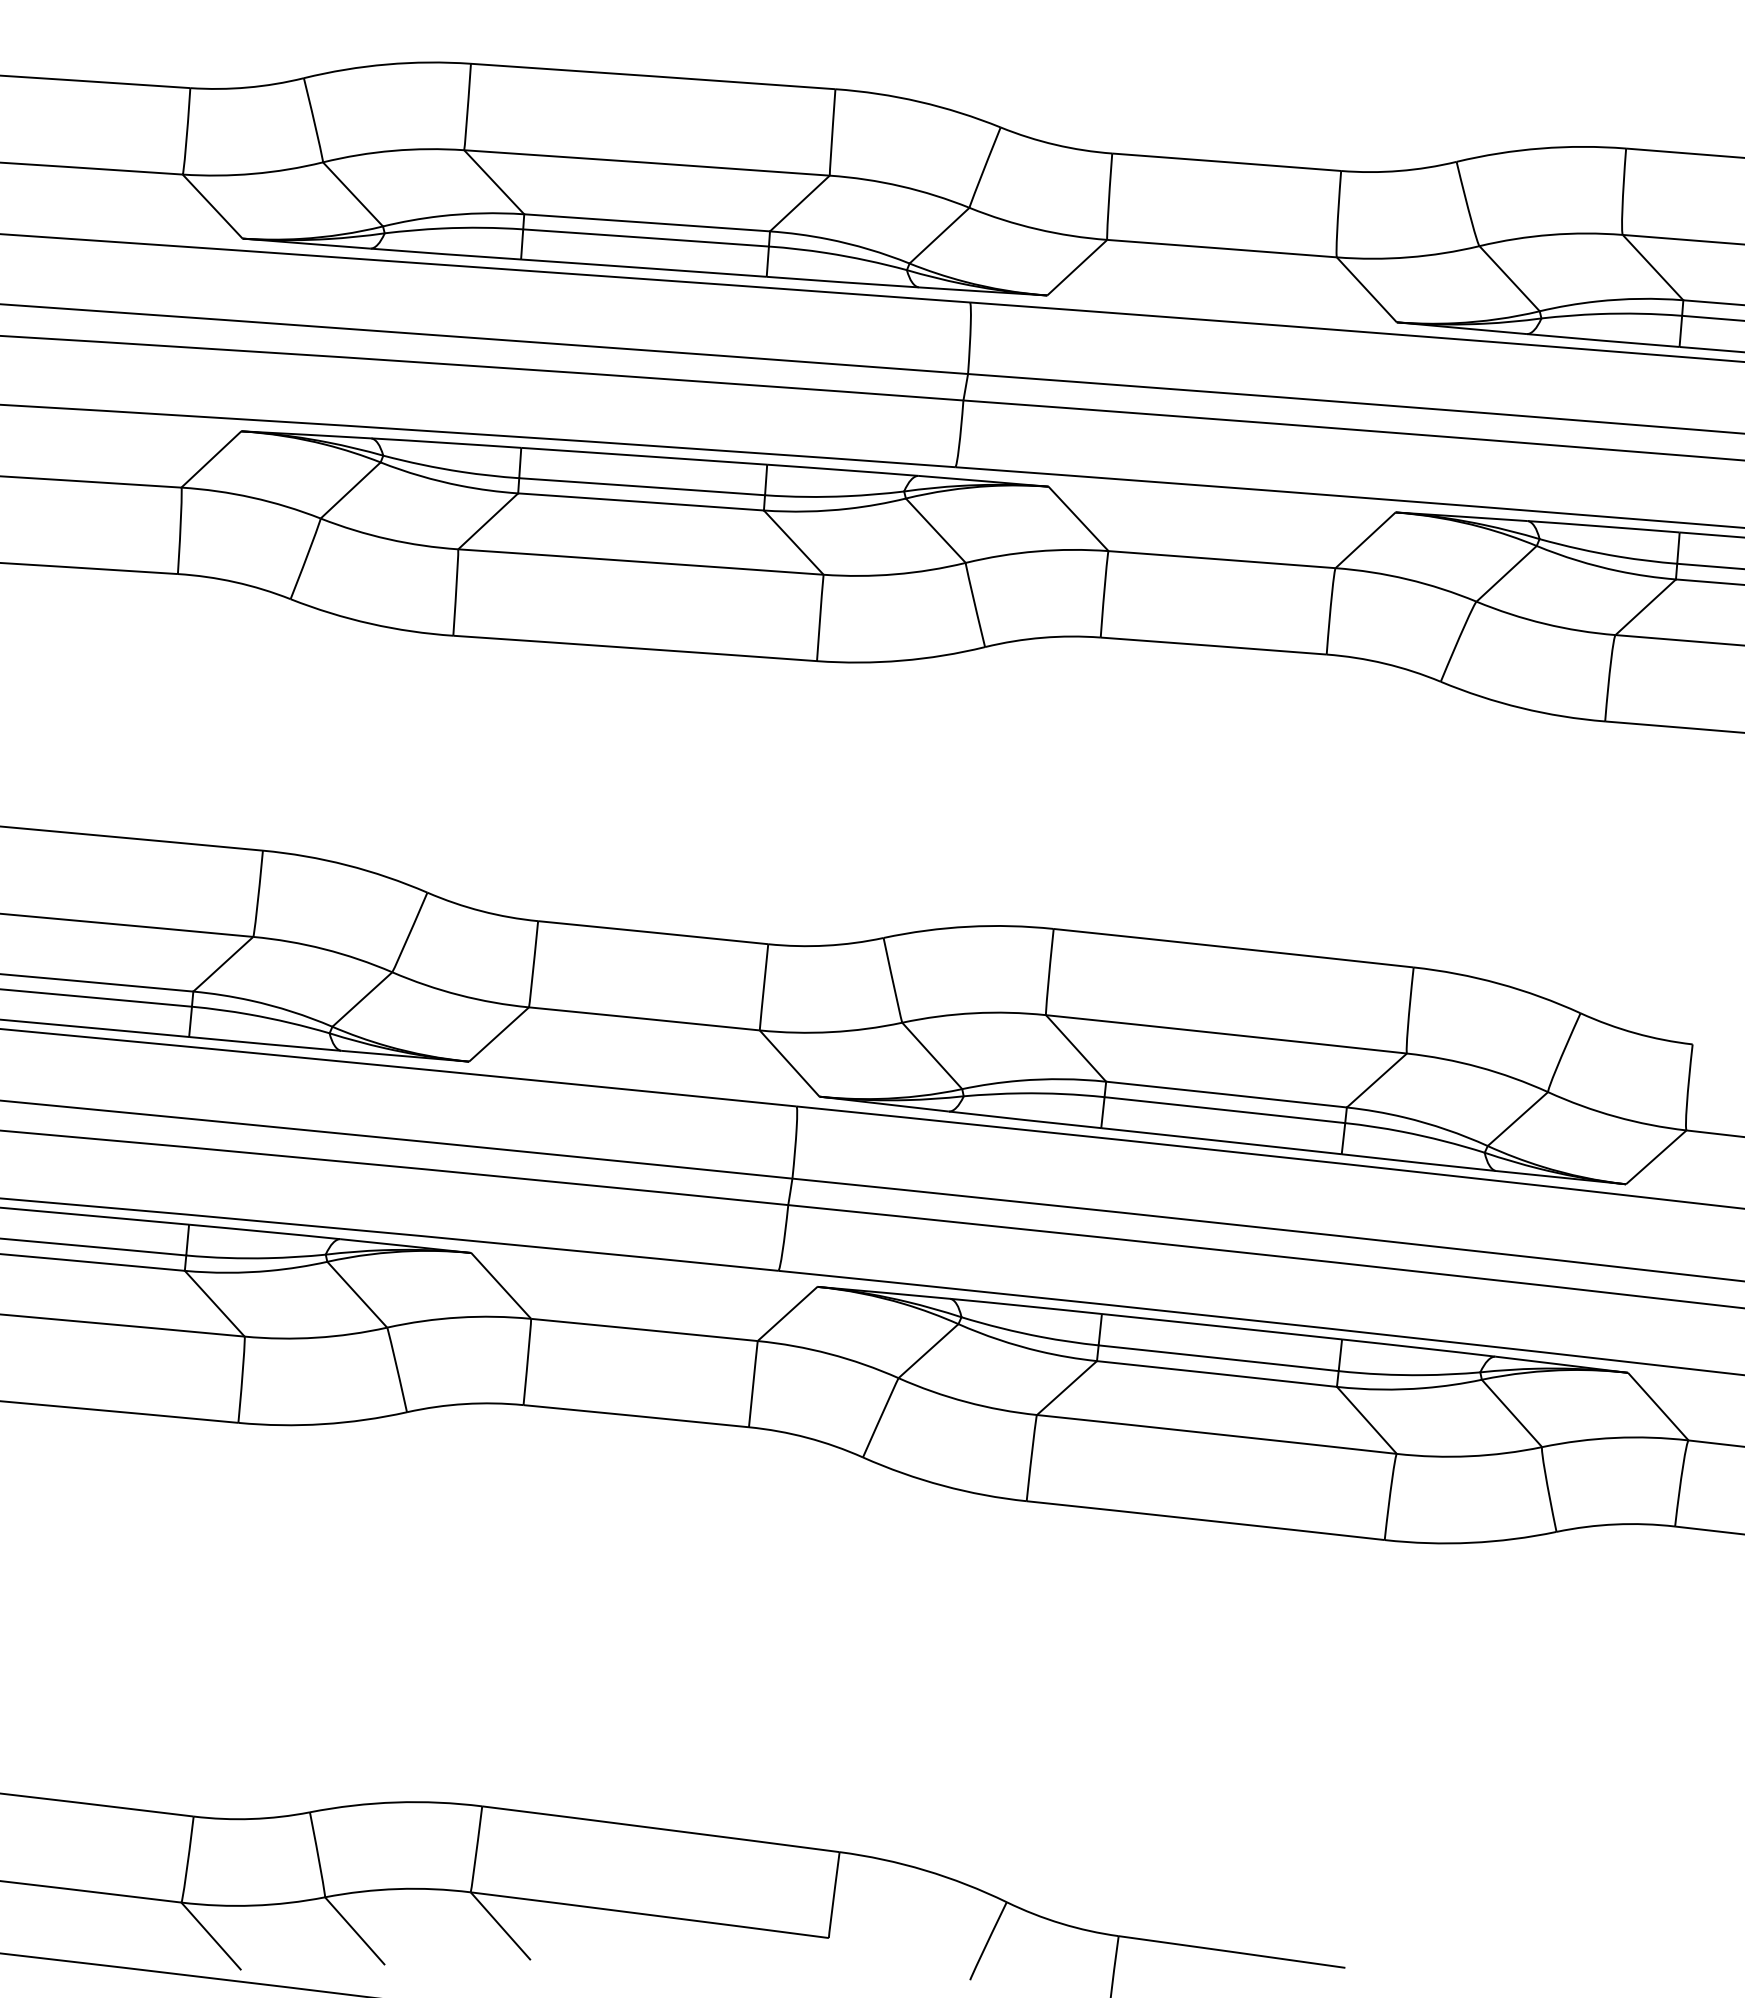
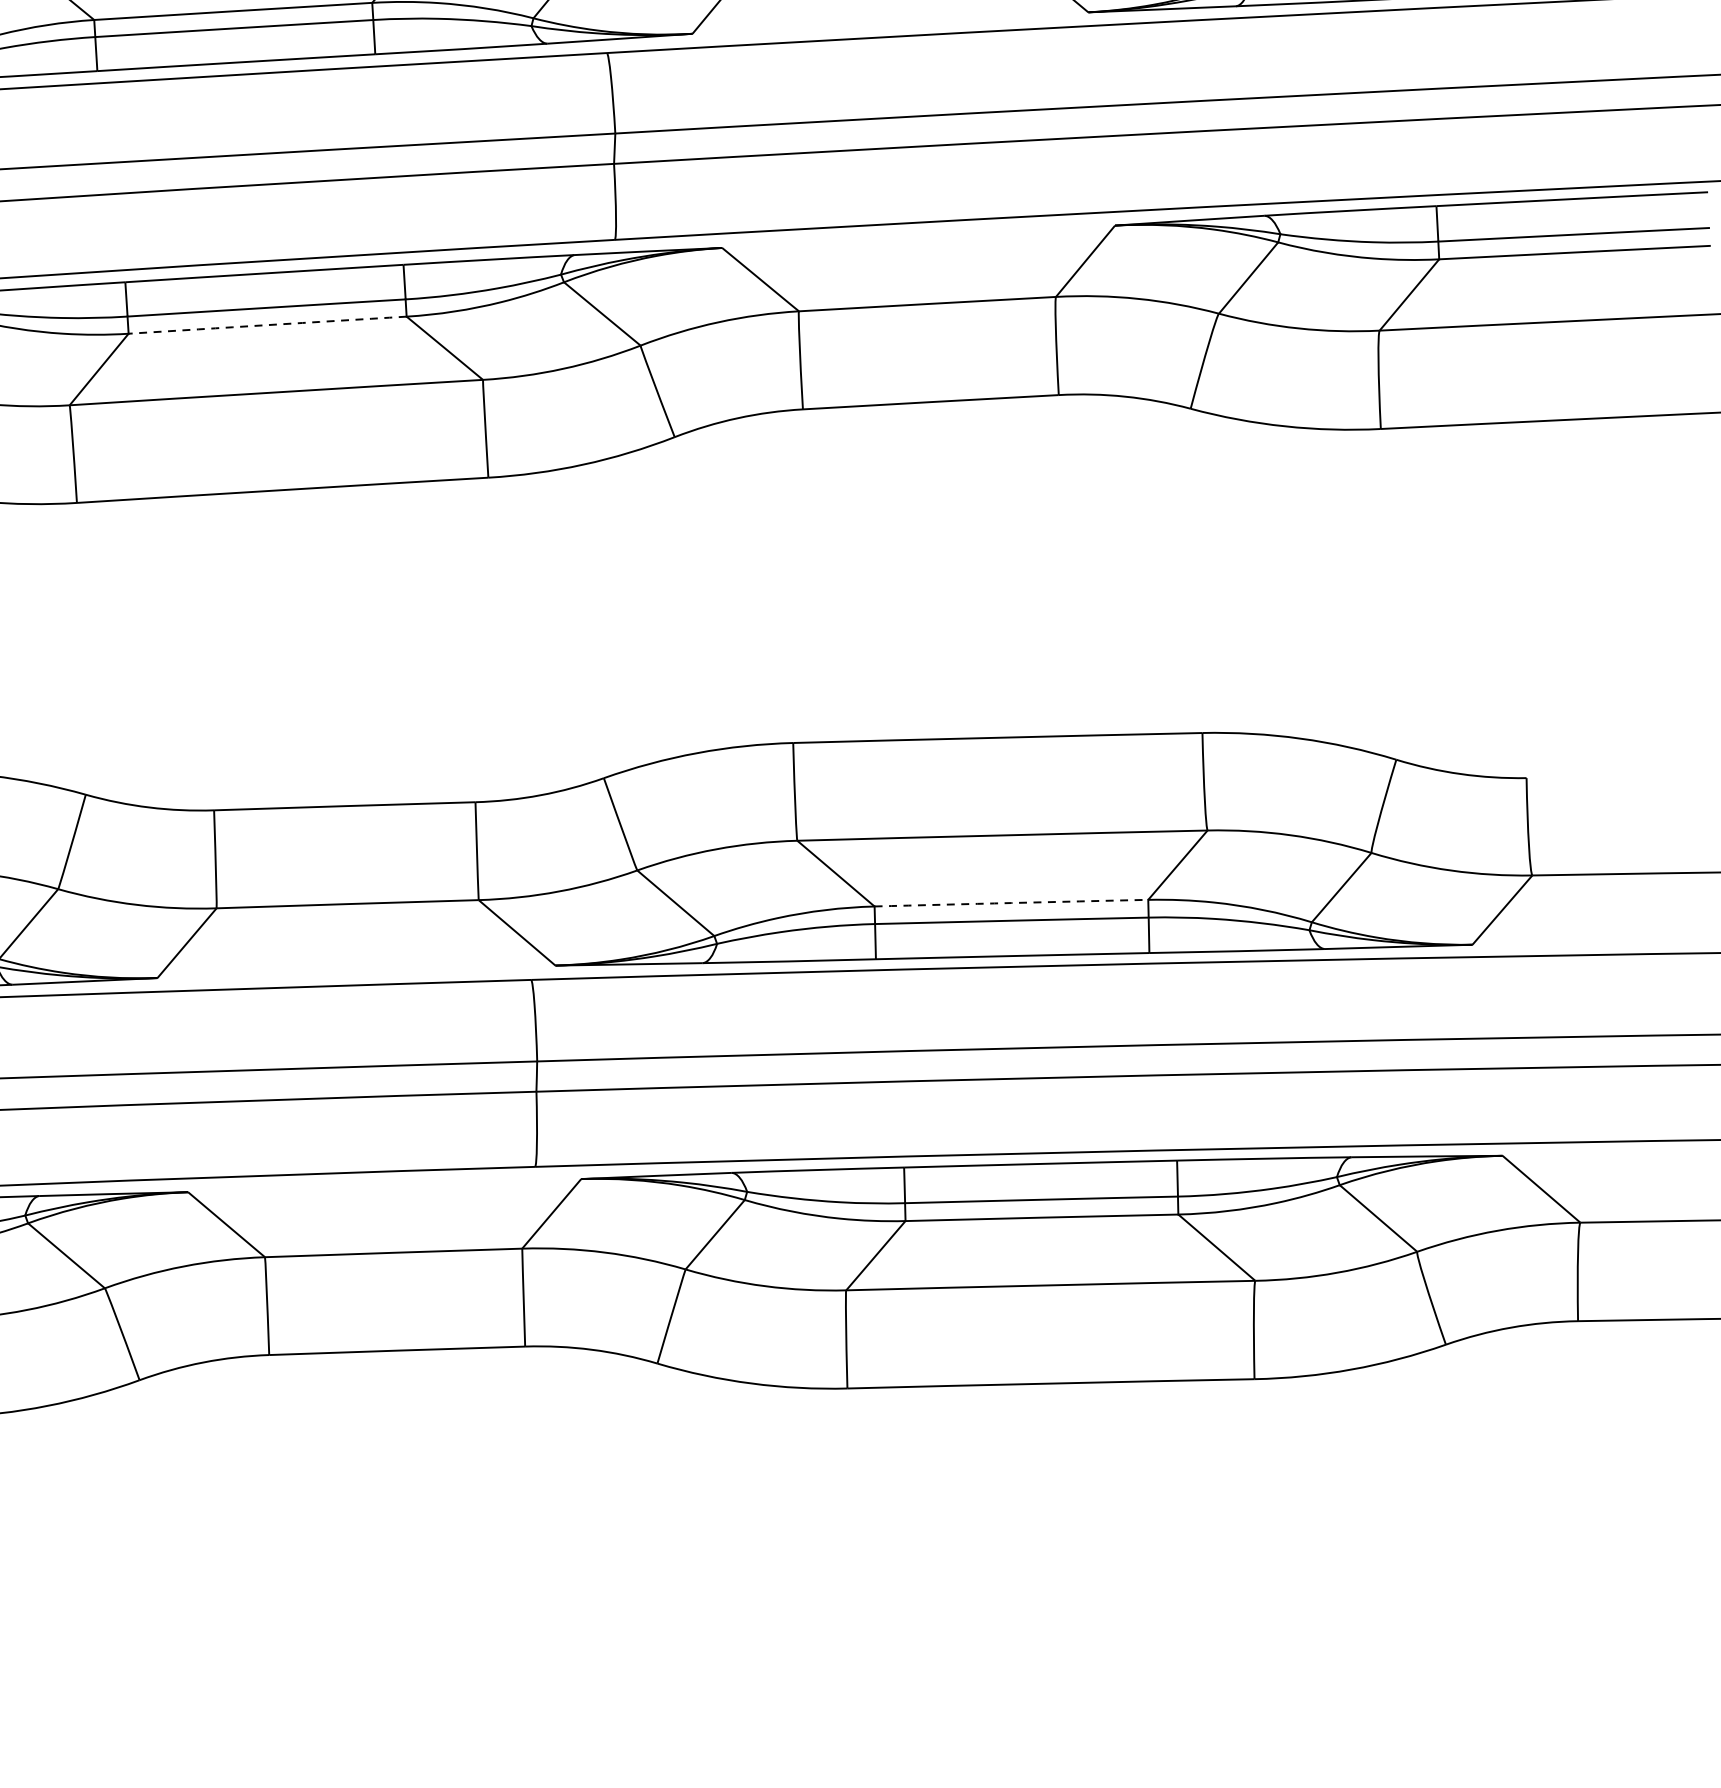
arc: (641, 501) -> (268, 324), solid -> dashed
arc: (1226, 1094) -> (1011, 903), solid -> dashed

